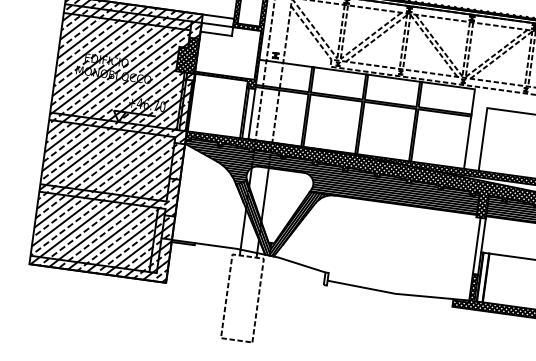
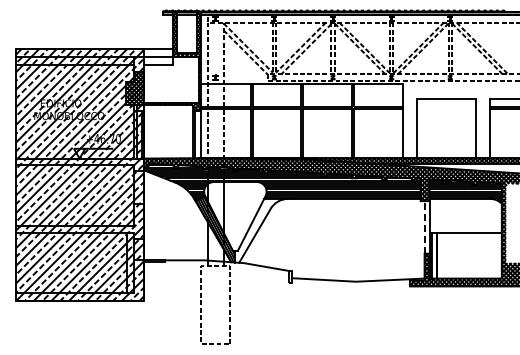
hatch: (301, 225) -> (260, 230), removed
line: (476, 244) -> (424, 226), solid -> dashed

